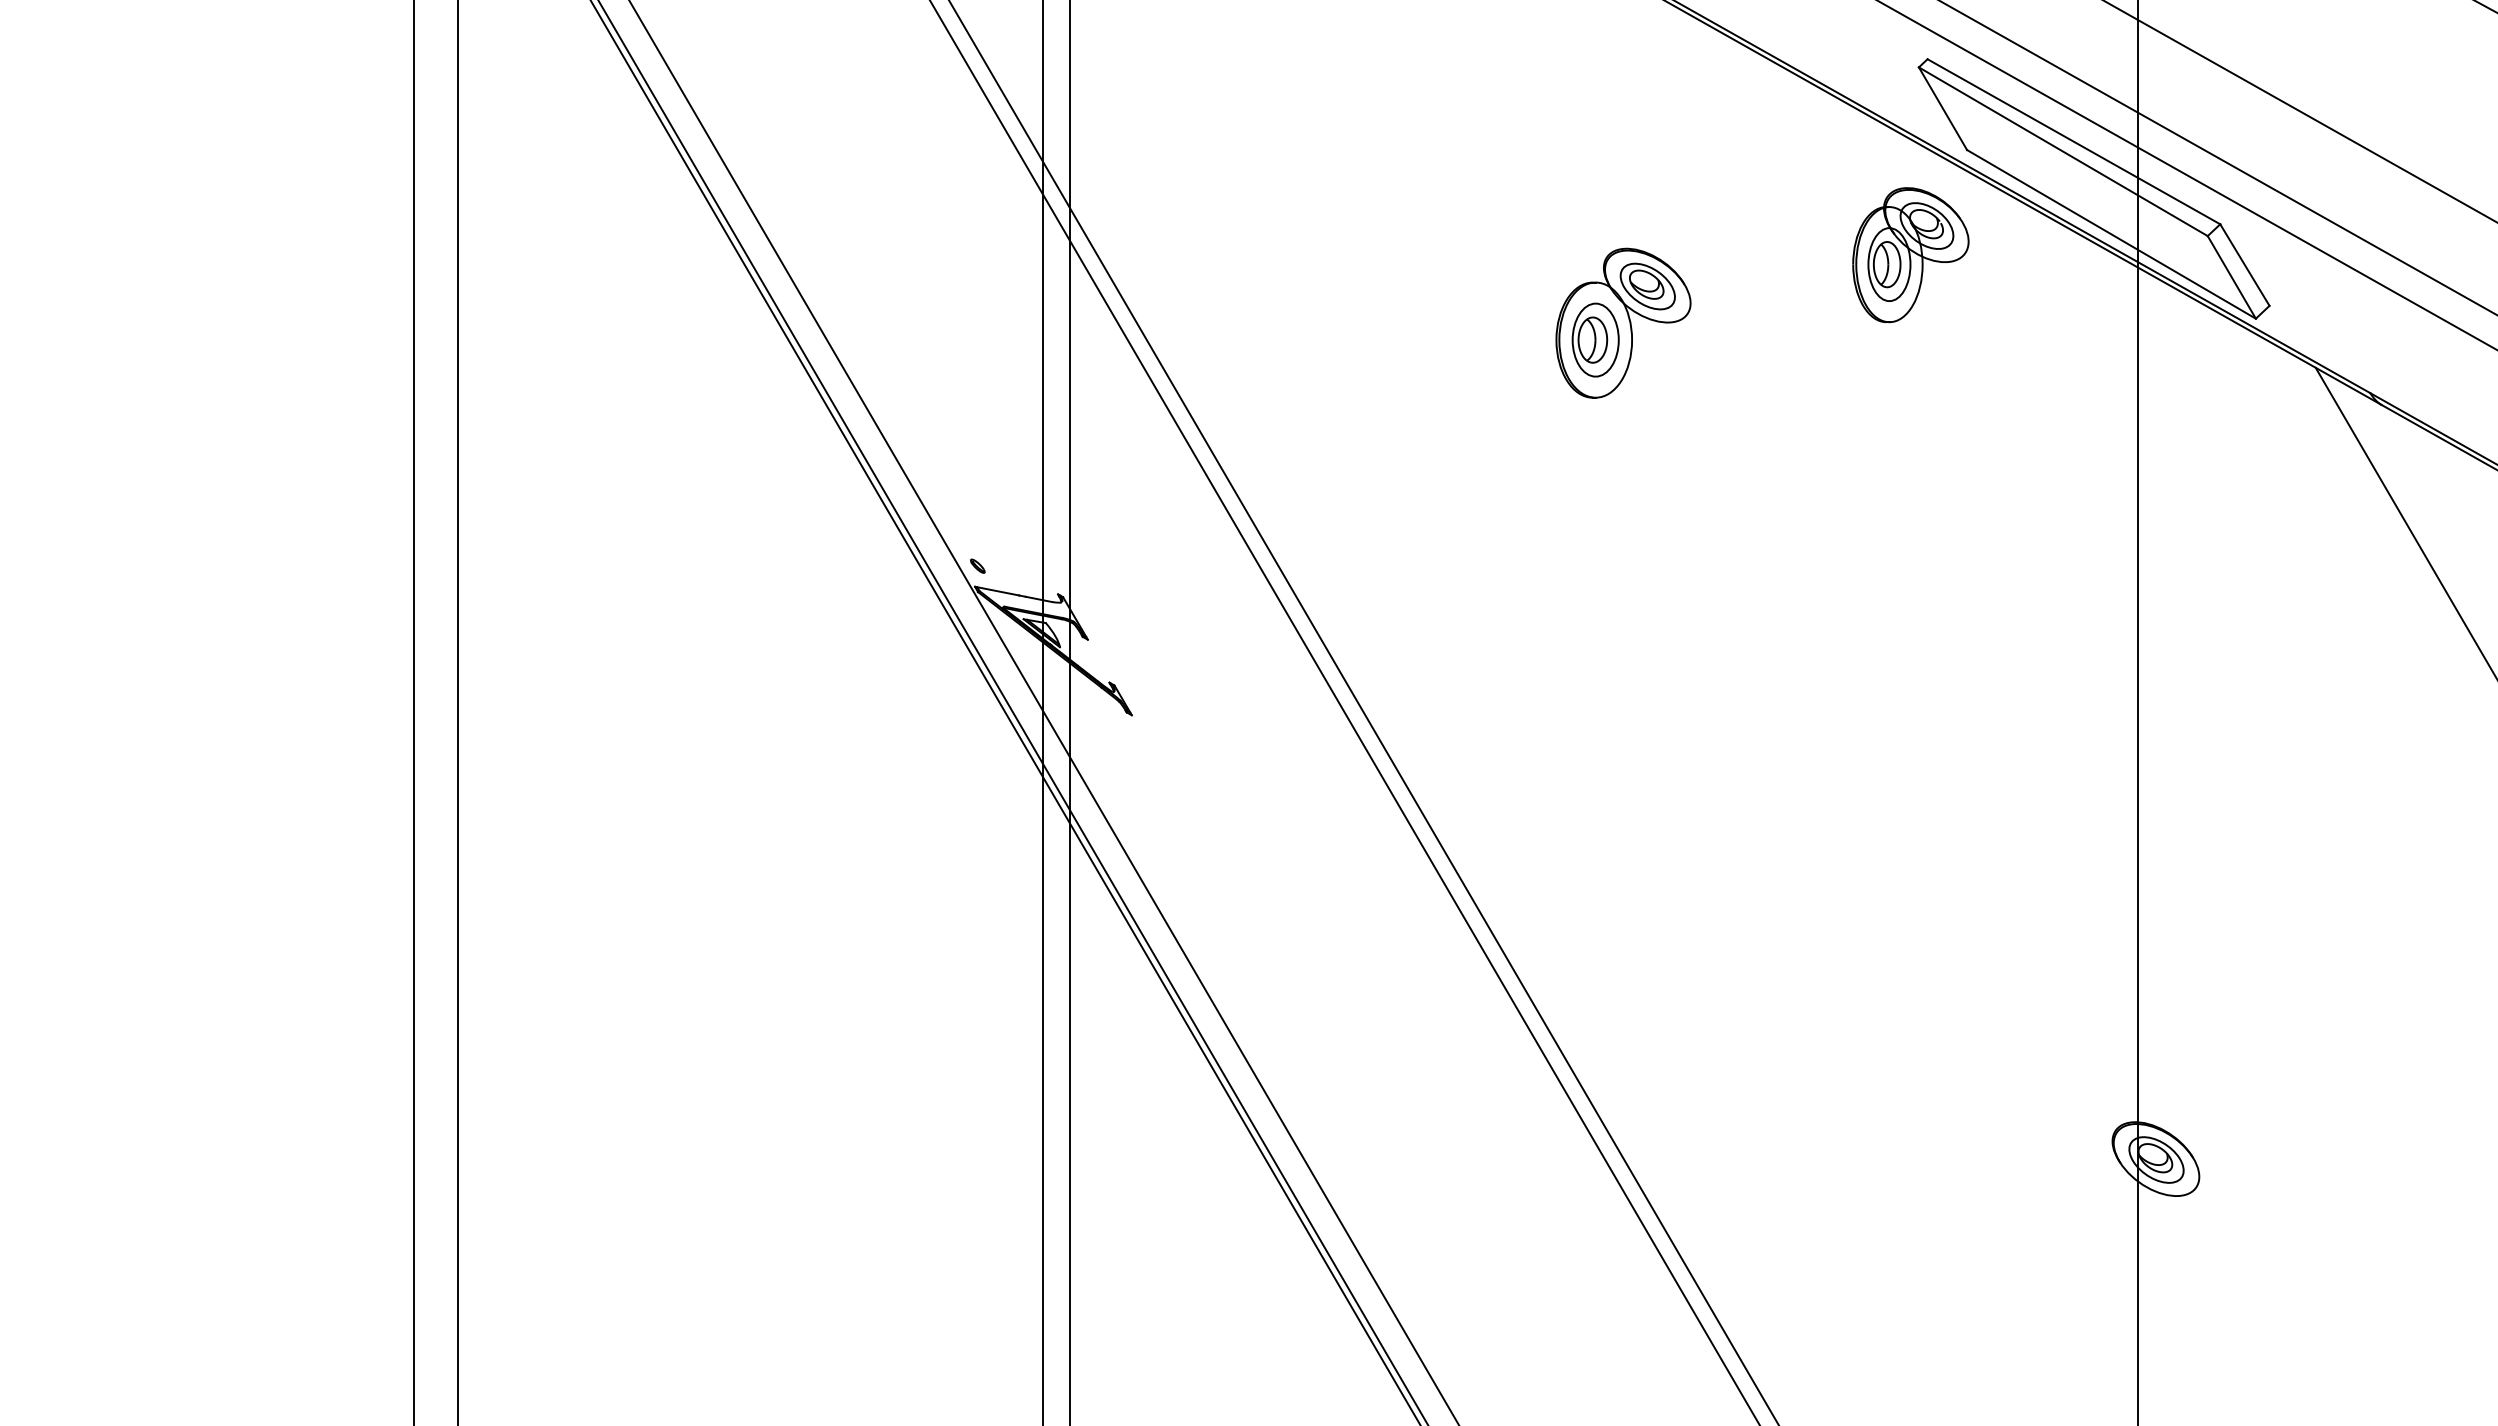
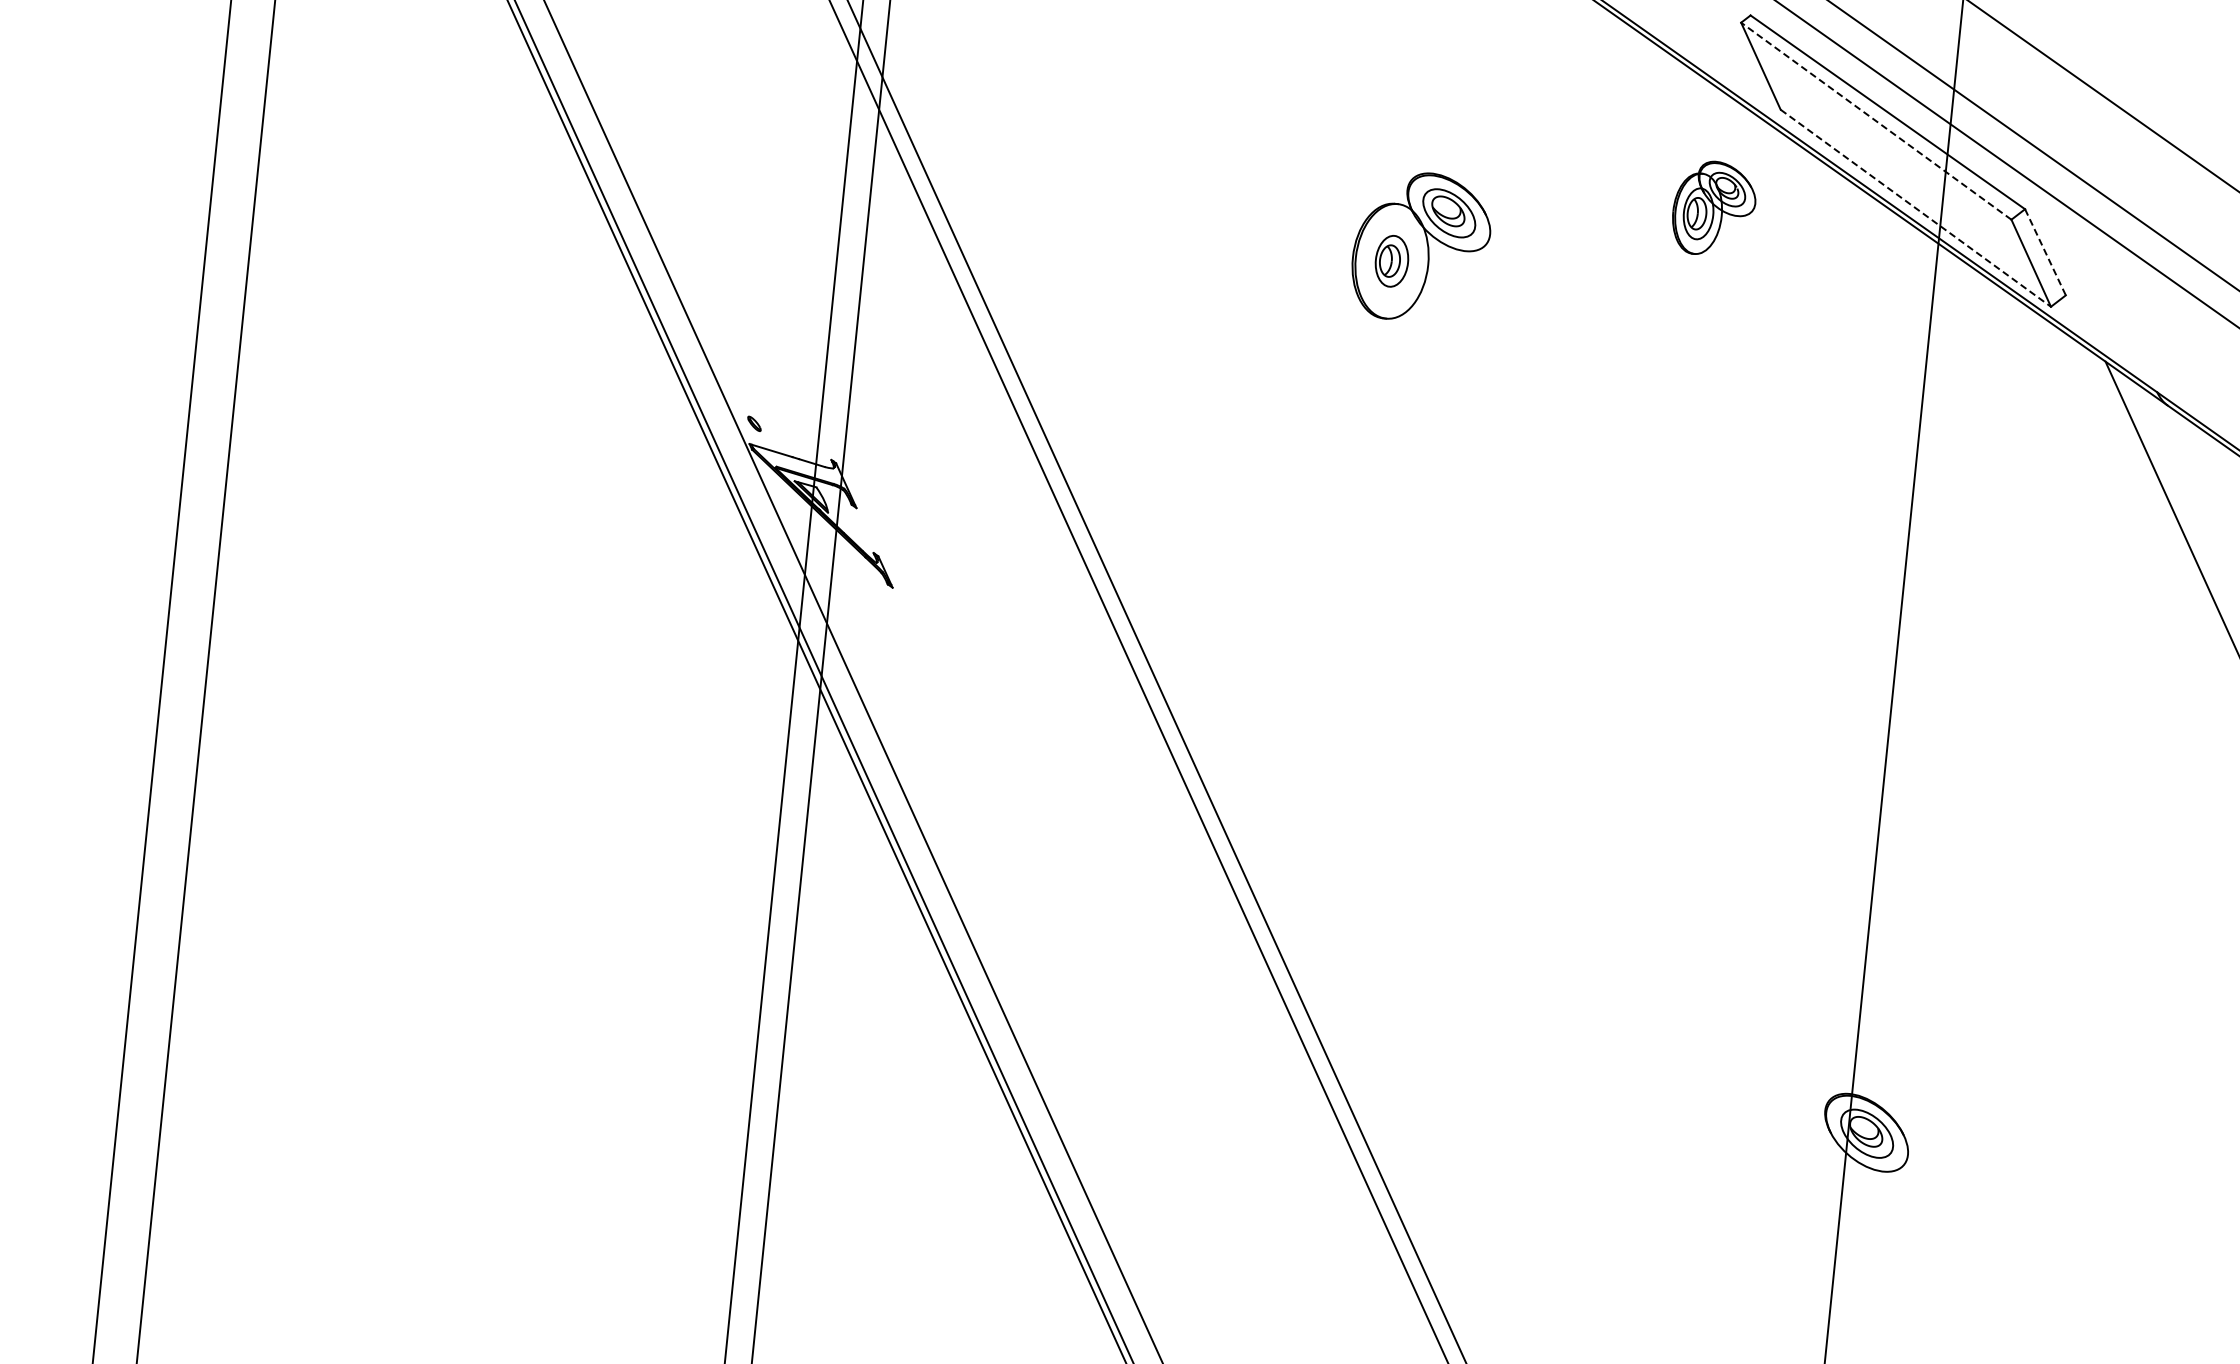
line: (2062, 151) -> (1875, 120), solid -> dashed
line: (2111, 234) -> (1915, 208), solid -> dashed
part: (1910, 255) -> (1713, 208), size x0.7
line: (2244, 265) -> (2045, 252), solid -> dashed
part: (1595, 339) -> (1391, 260), size x0.7

